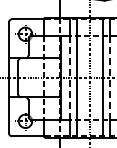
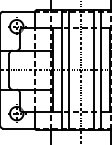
line: (70, 77) -> (61, 69), dashed -> solid
line: (109, 77) -> (100, 69), dashed -> solid

